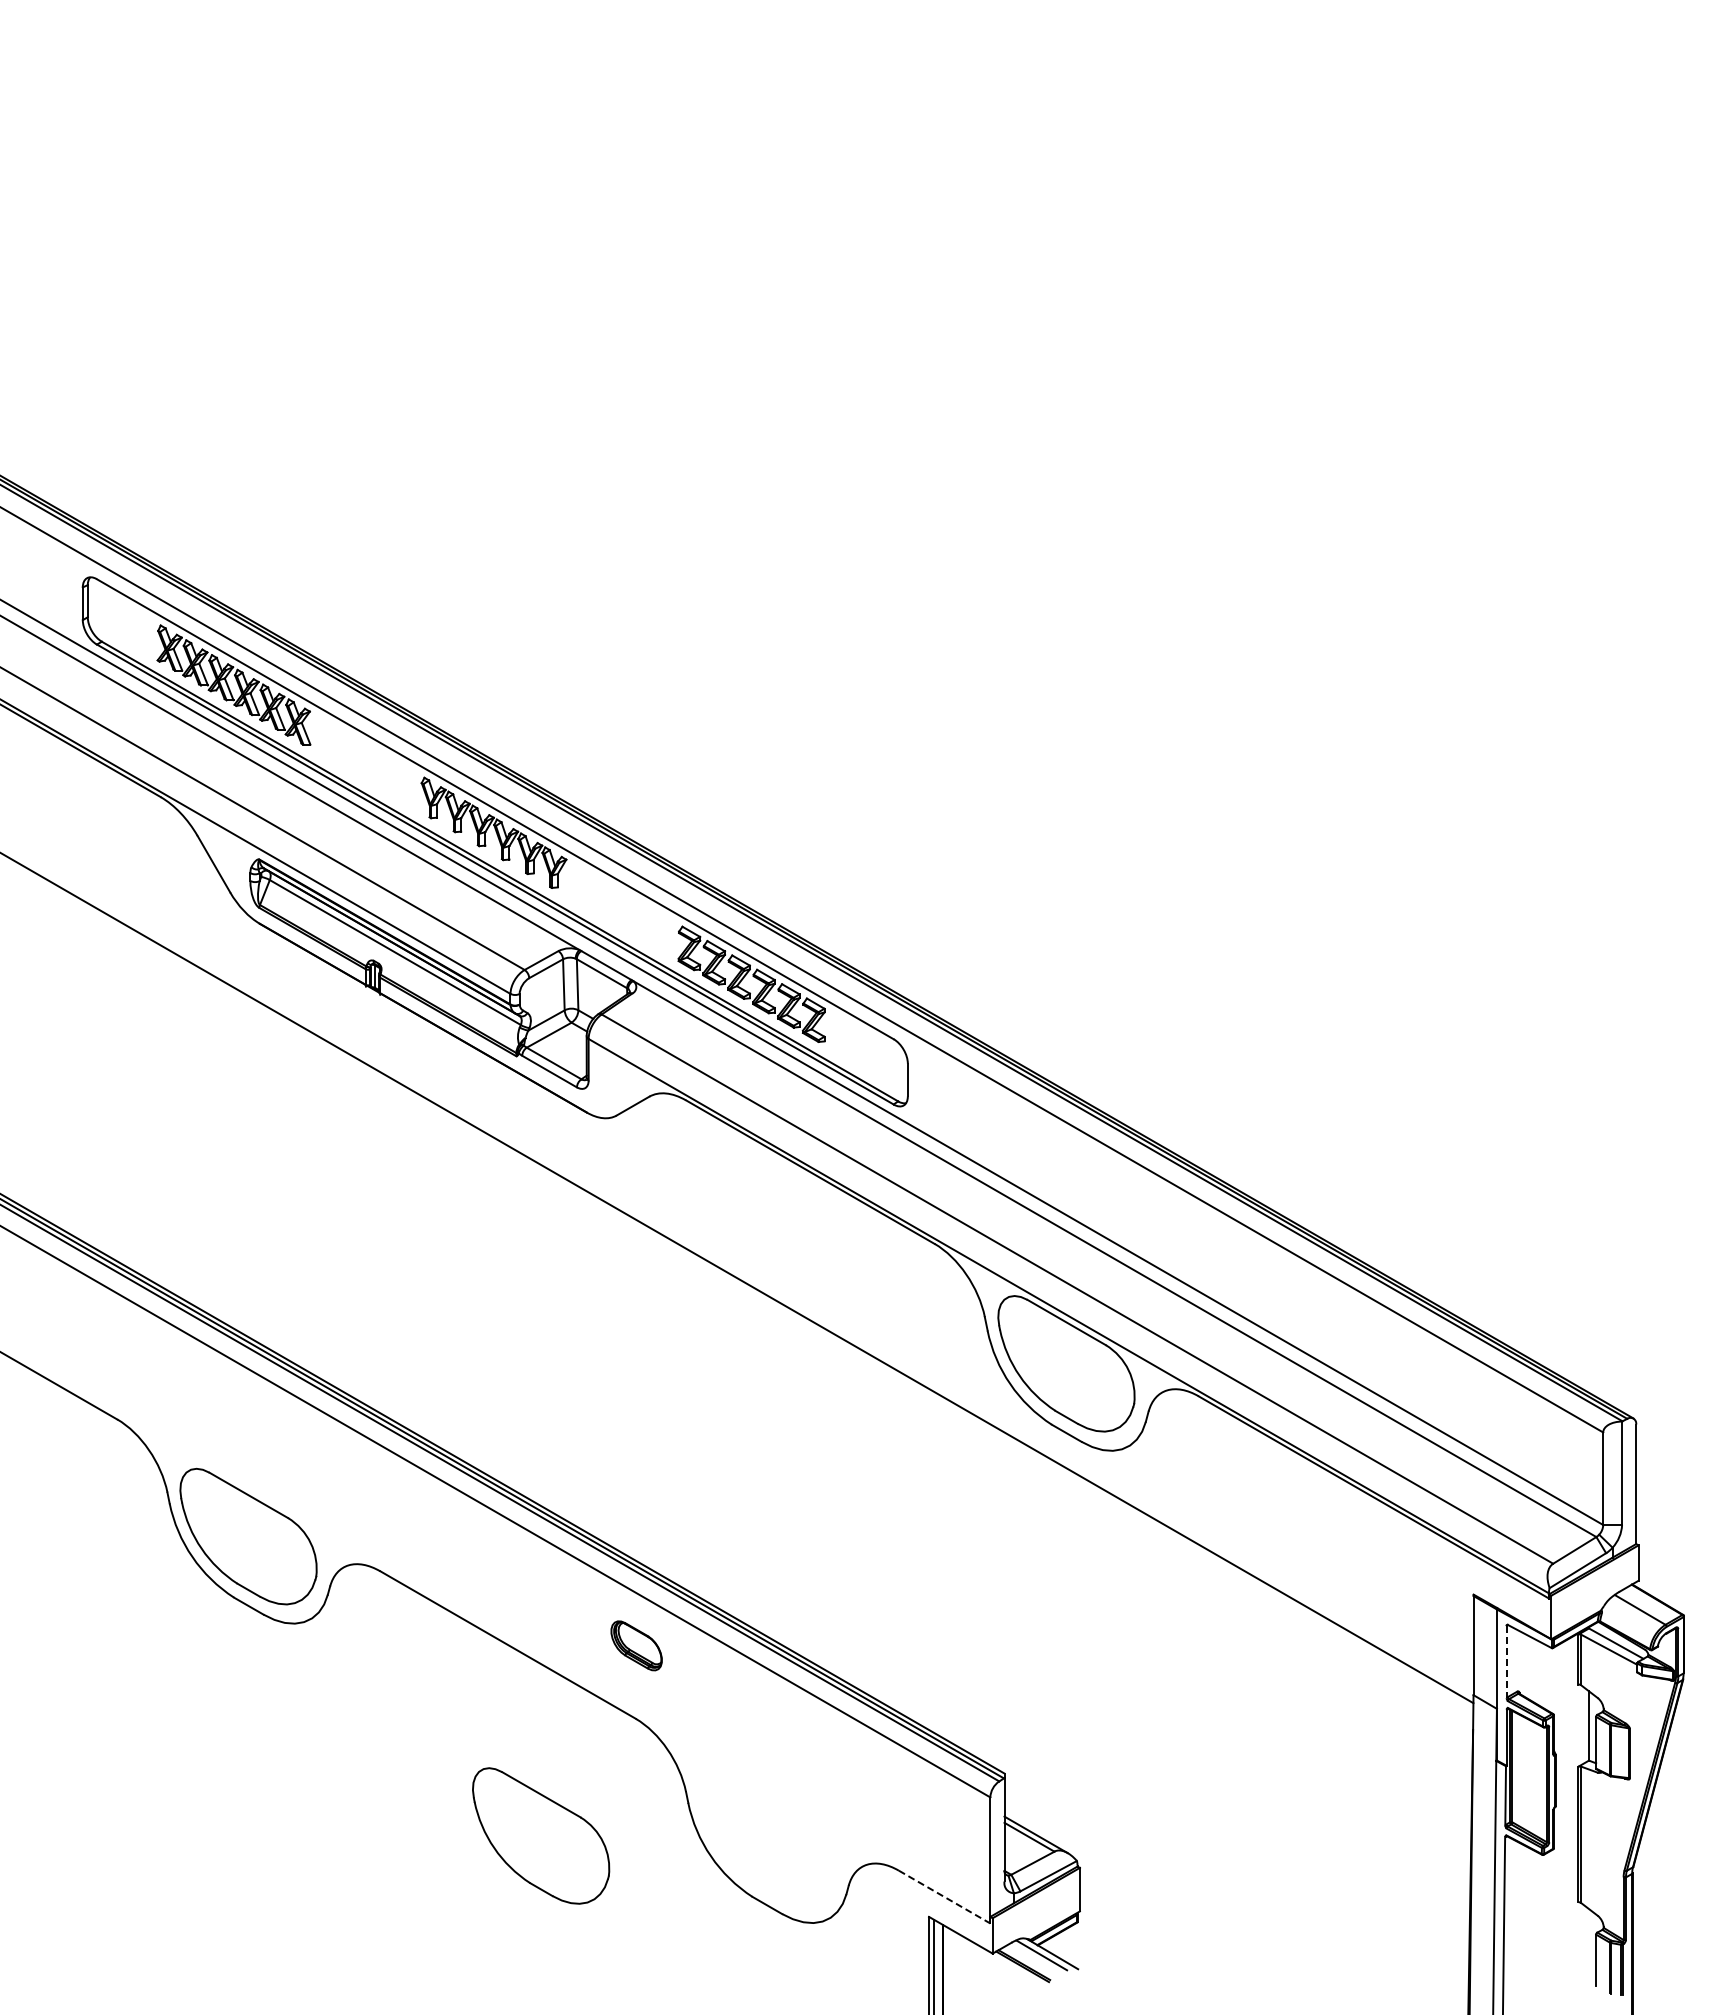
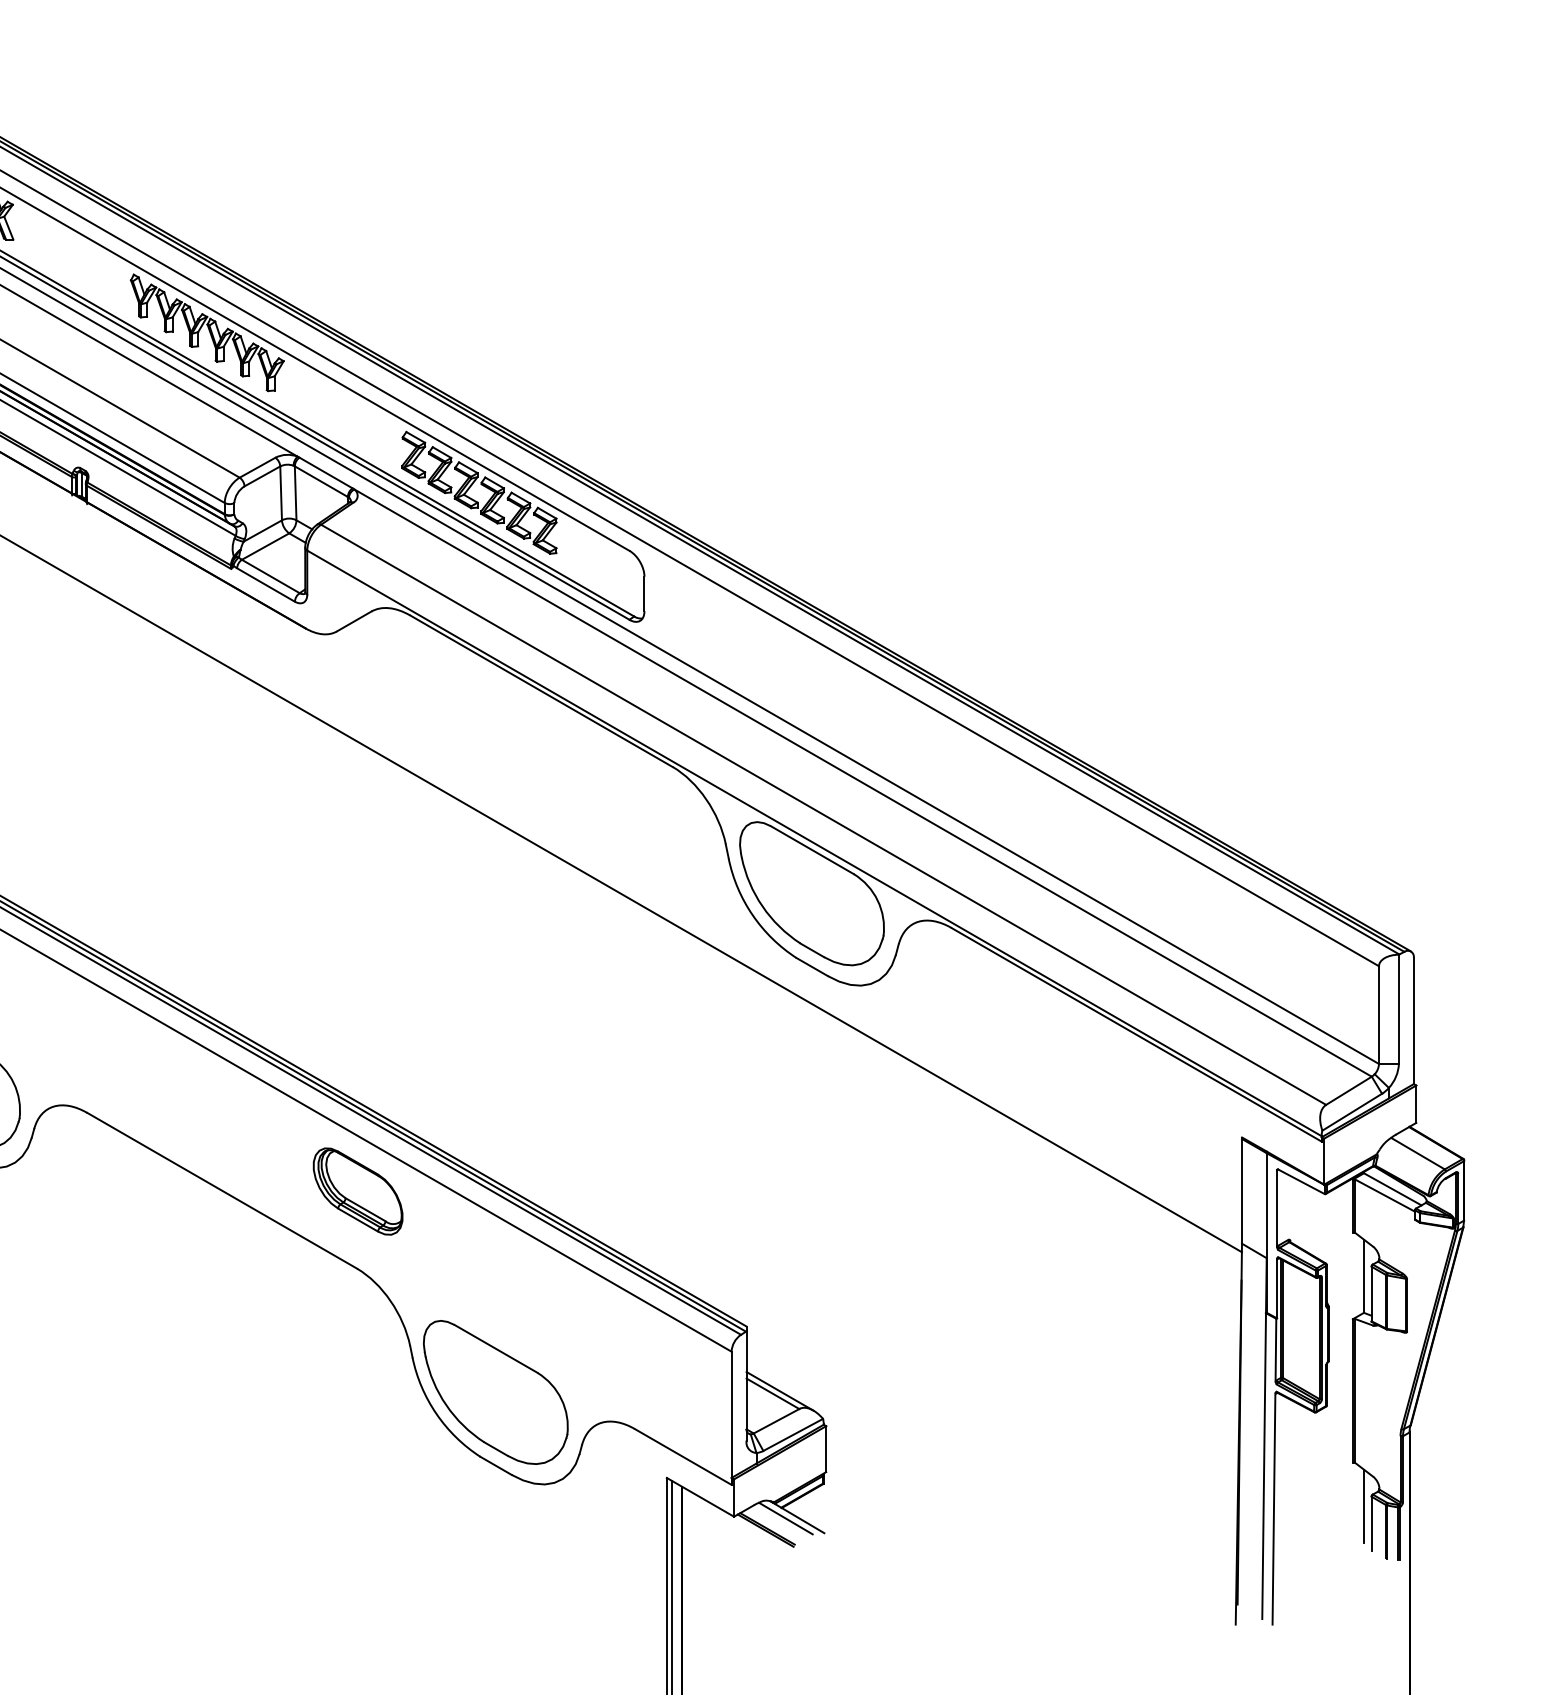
part: (636, 1645) -> (357, 1191), size x1.67
line: (1506, 1662) -> (1276, 1209), dashed -> solid
part: (541, 1835) -> (496, 1391), moved
line: (944, 1897) -> (683, 1457), dashed -> solid
line: (1589, 1943) -> (1364, 1506), added

